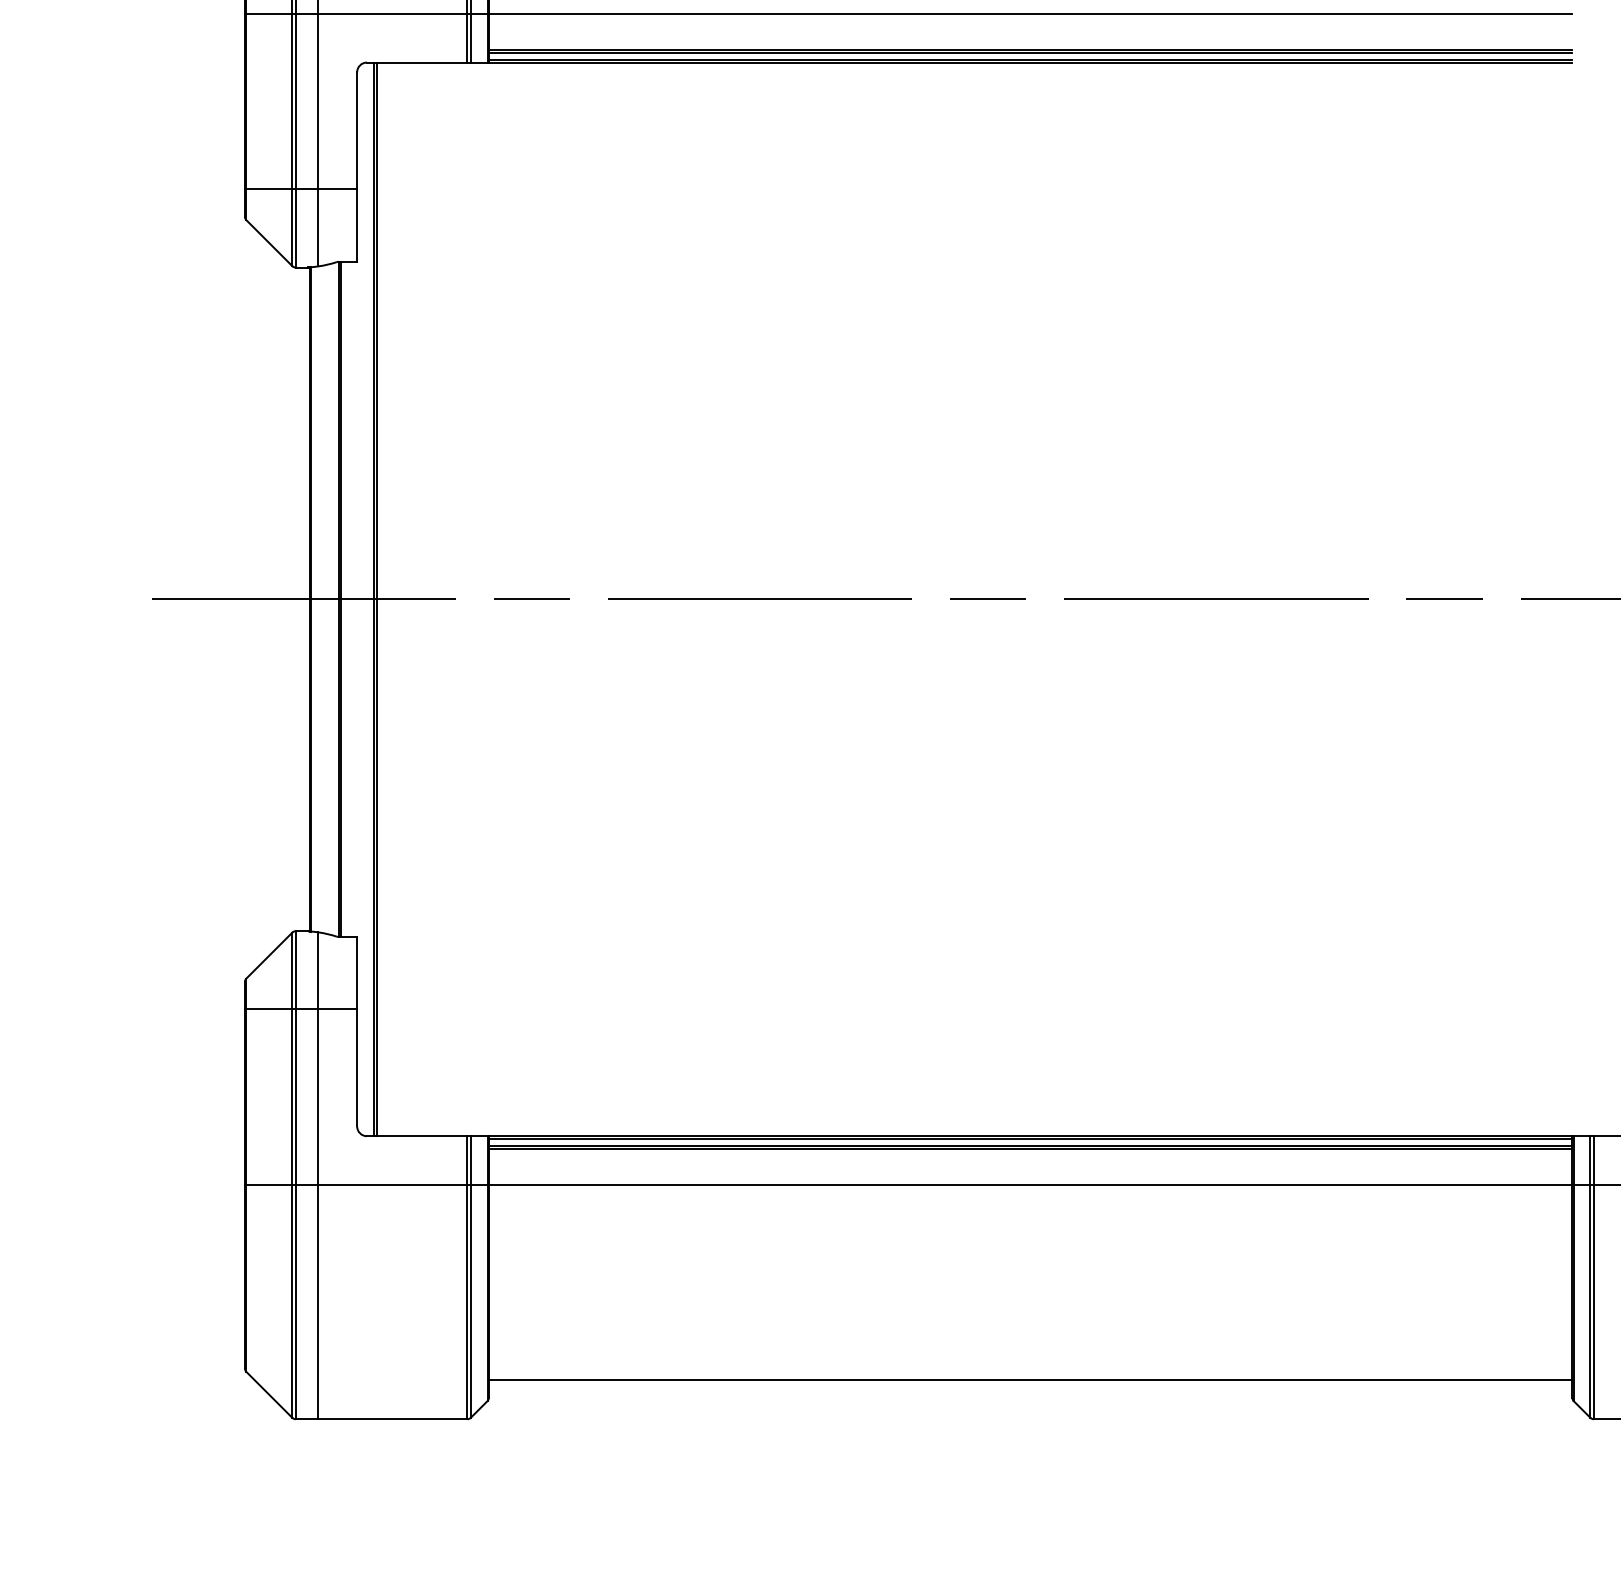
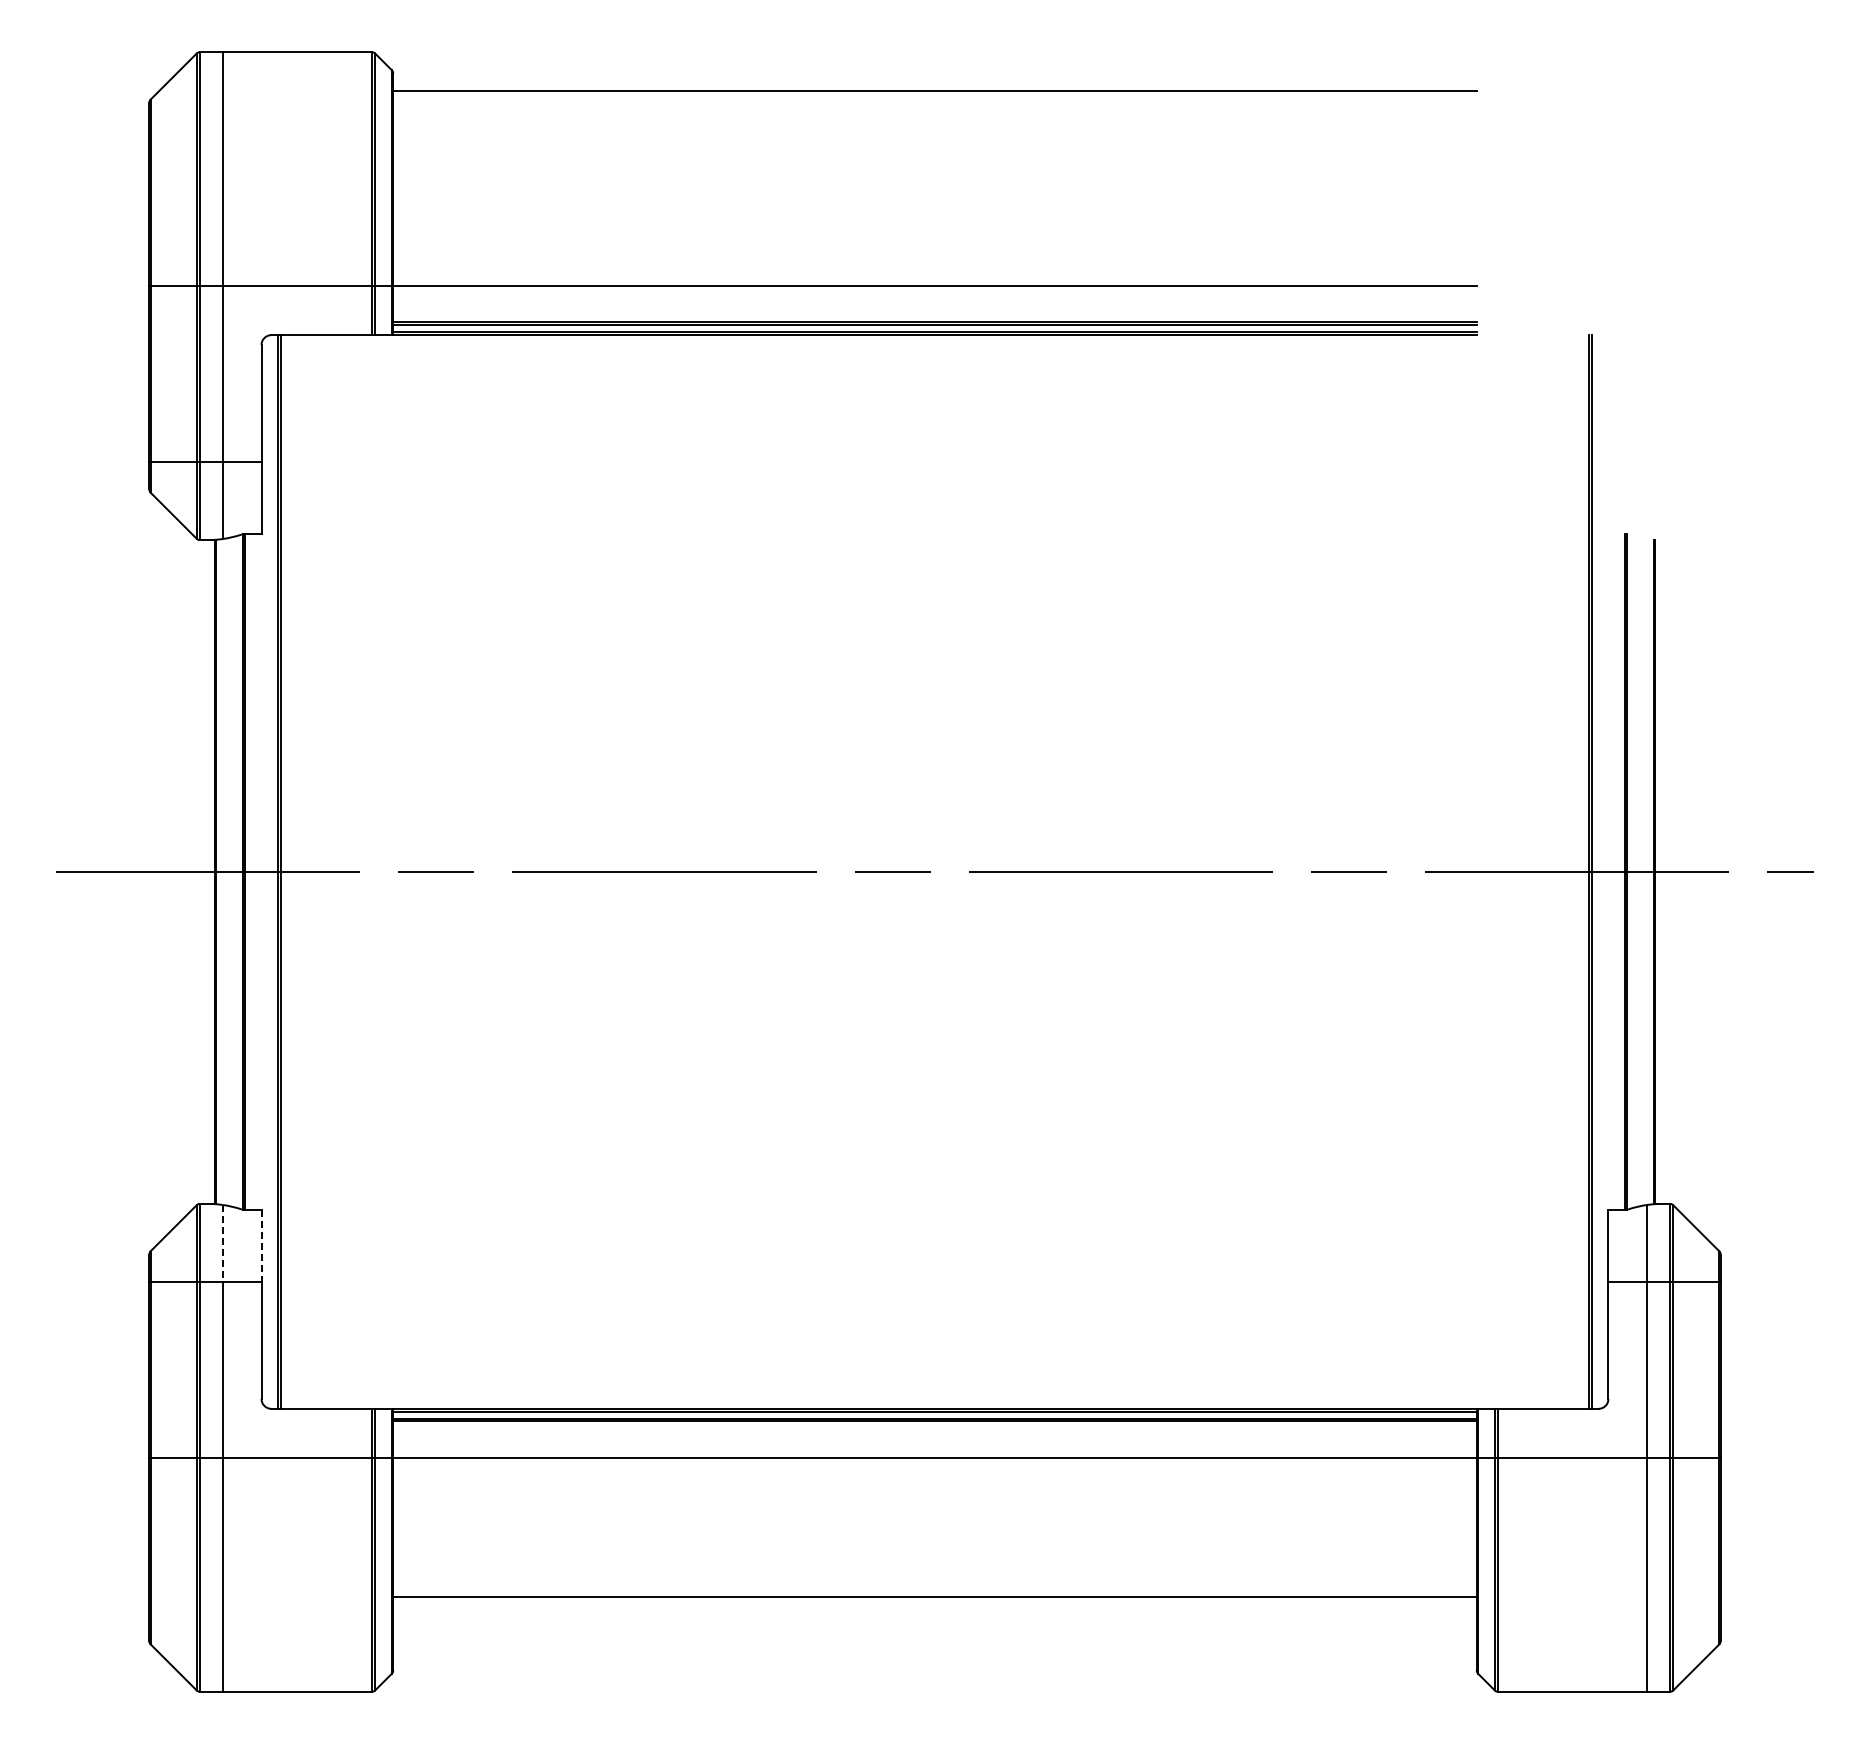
line: (318, 970) -> (222, 1243), solid -> dashed
line: (357, 973) -> (261, 1246), solid -> dashed
line: (1030, 1379) -> (934, 1596), moved

